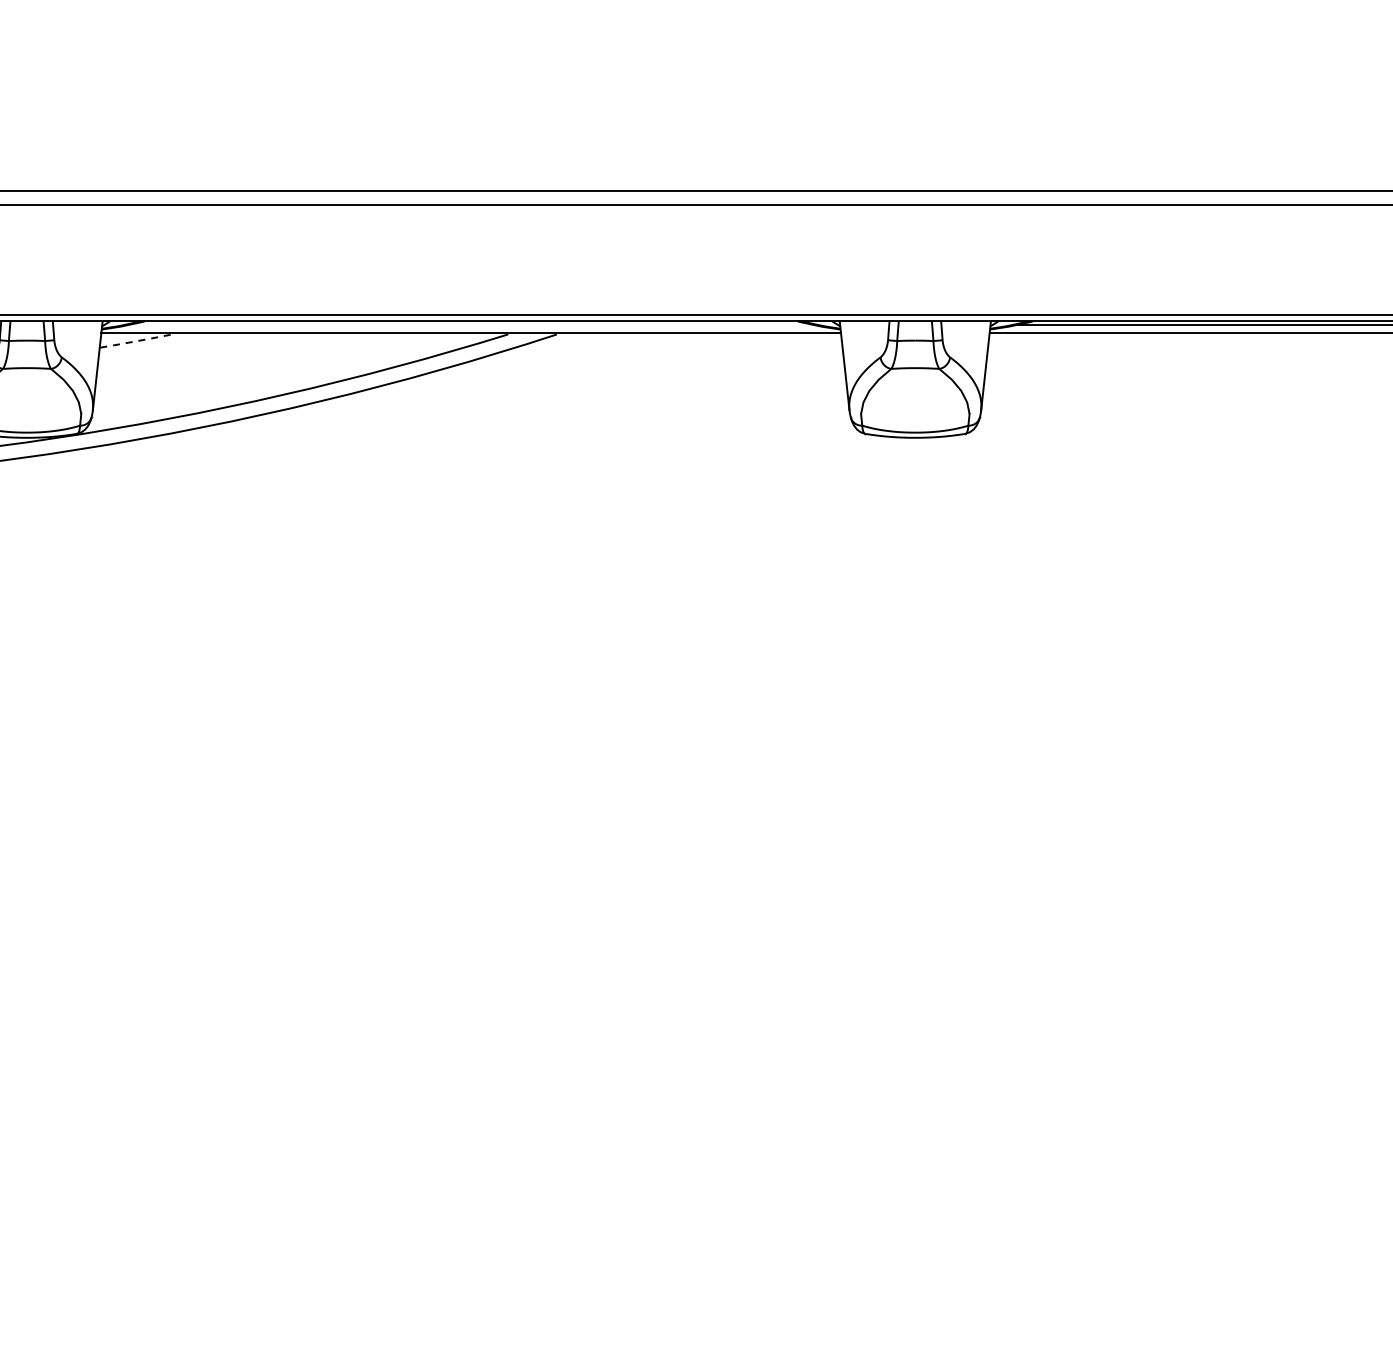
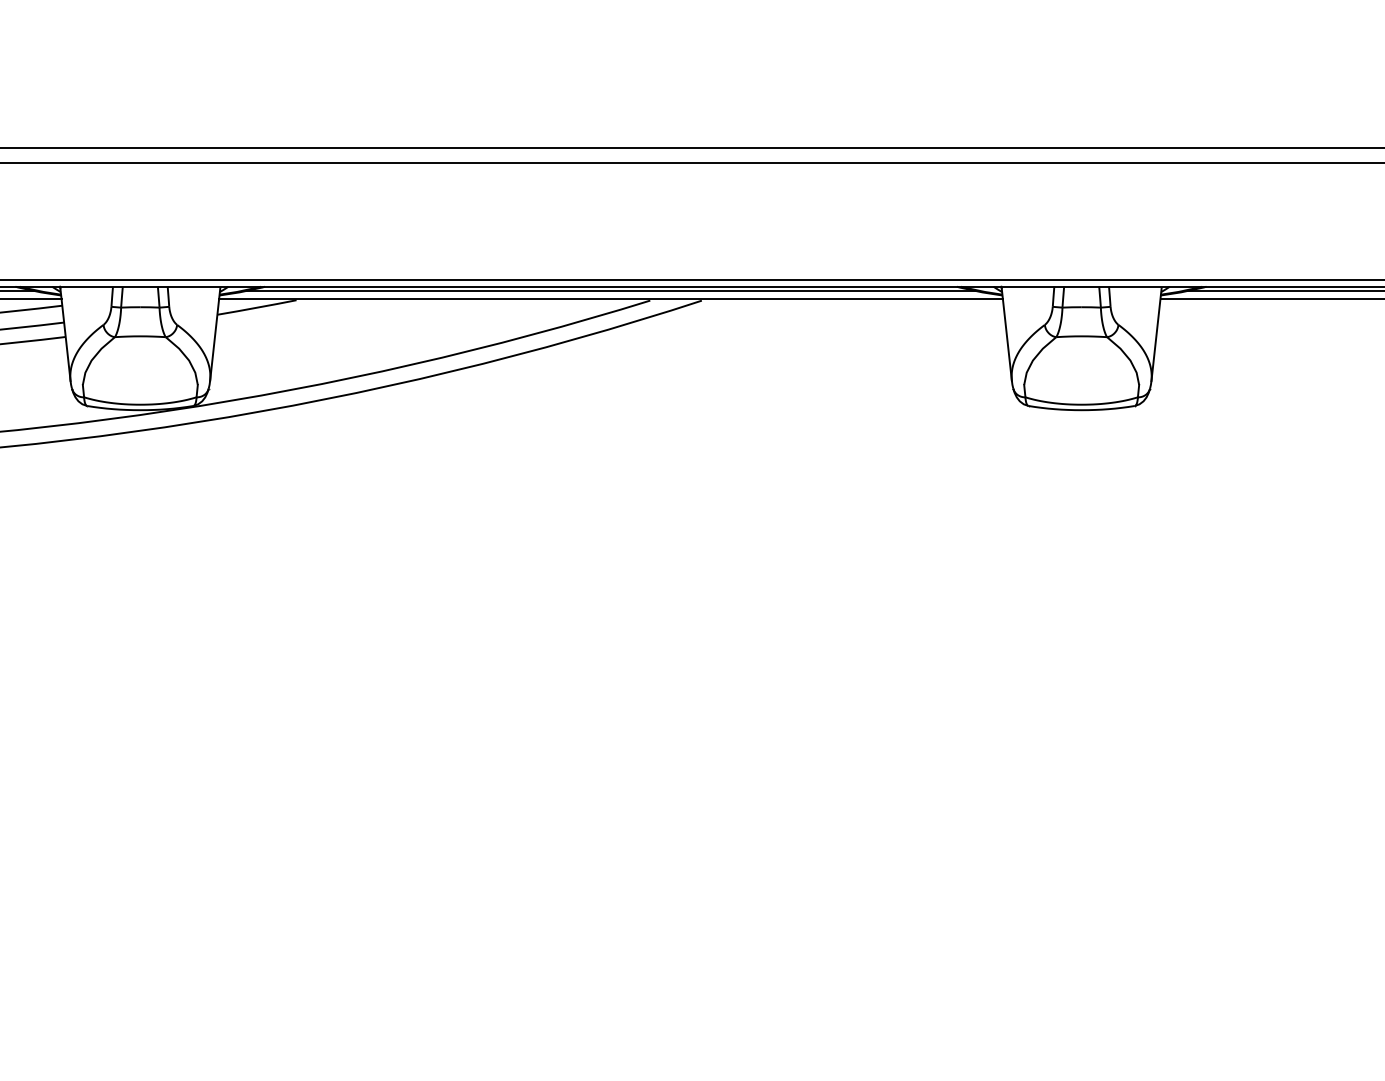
line: (471, 325) -> (611, 291), added
arc: (137, 341) -> (257, 308), dashed -> solid

